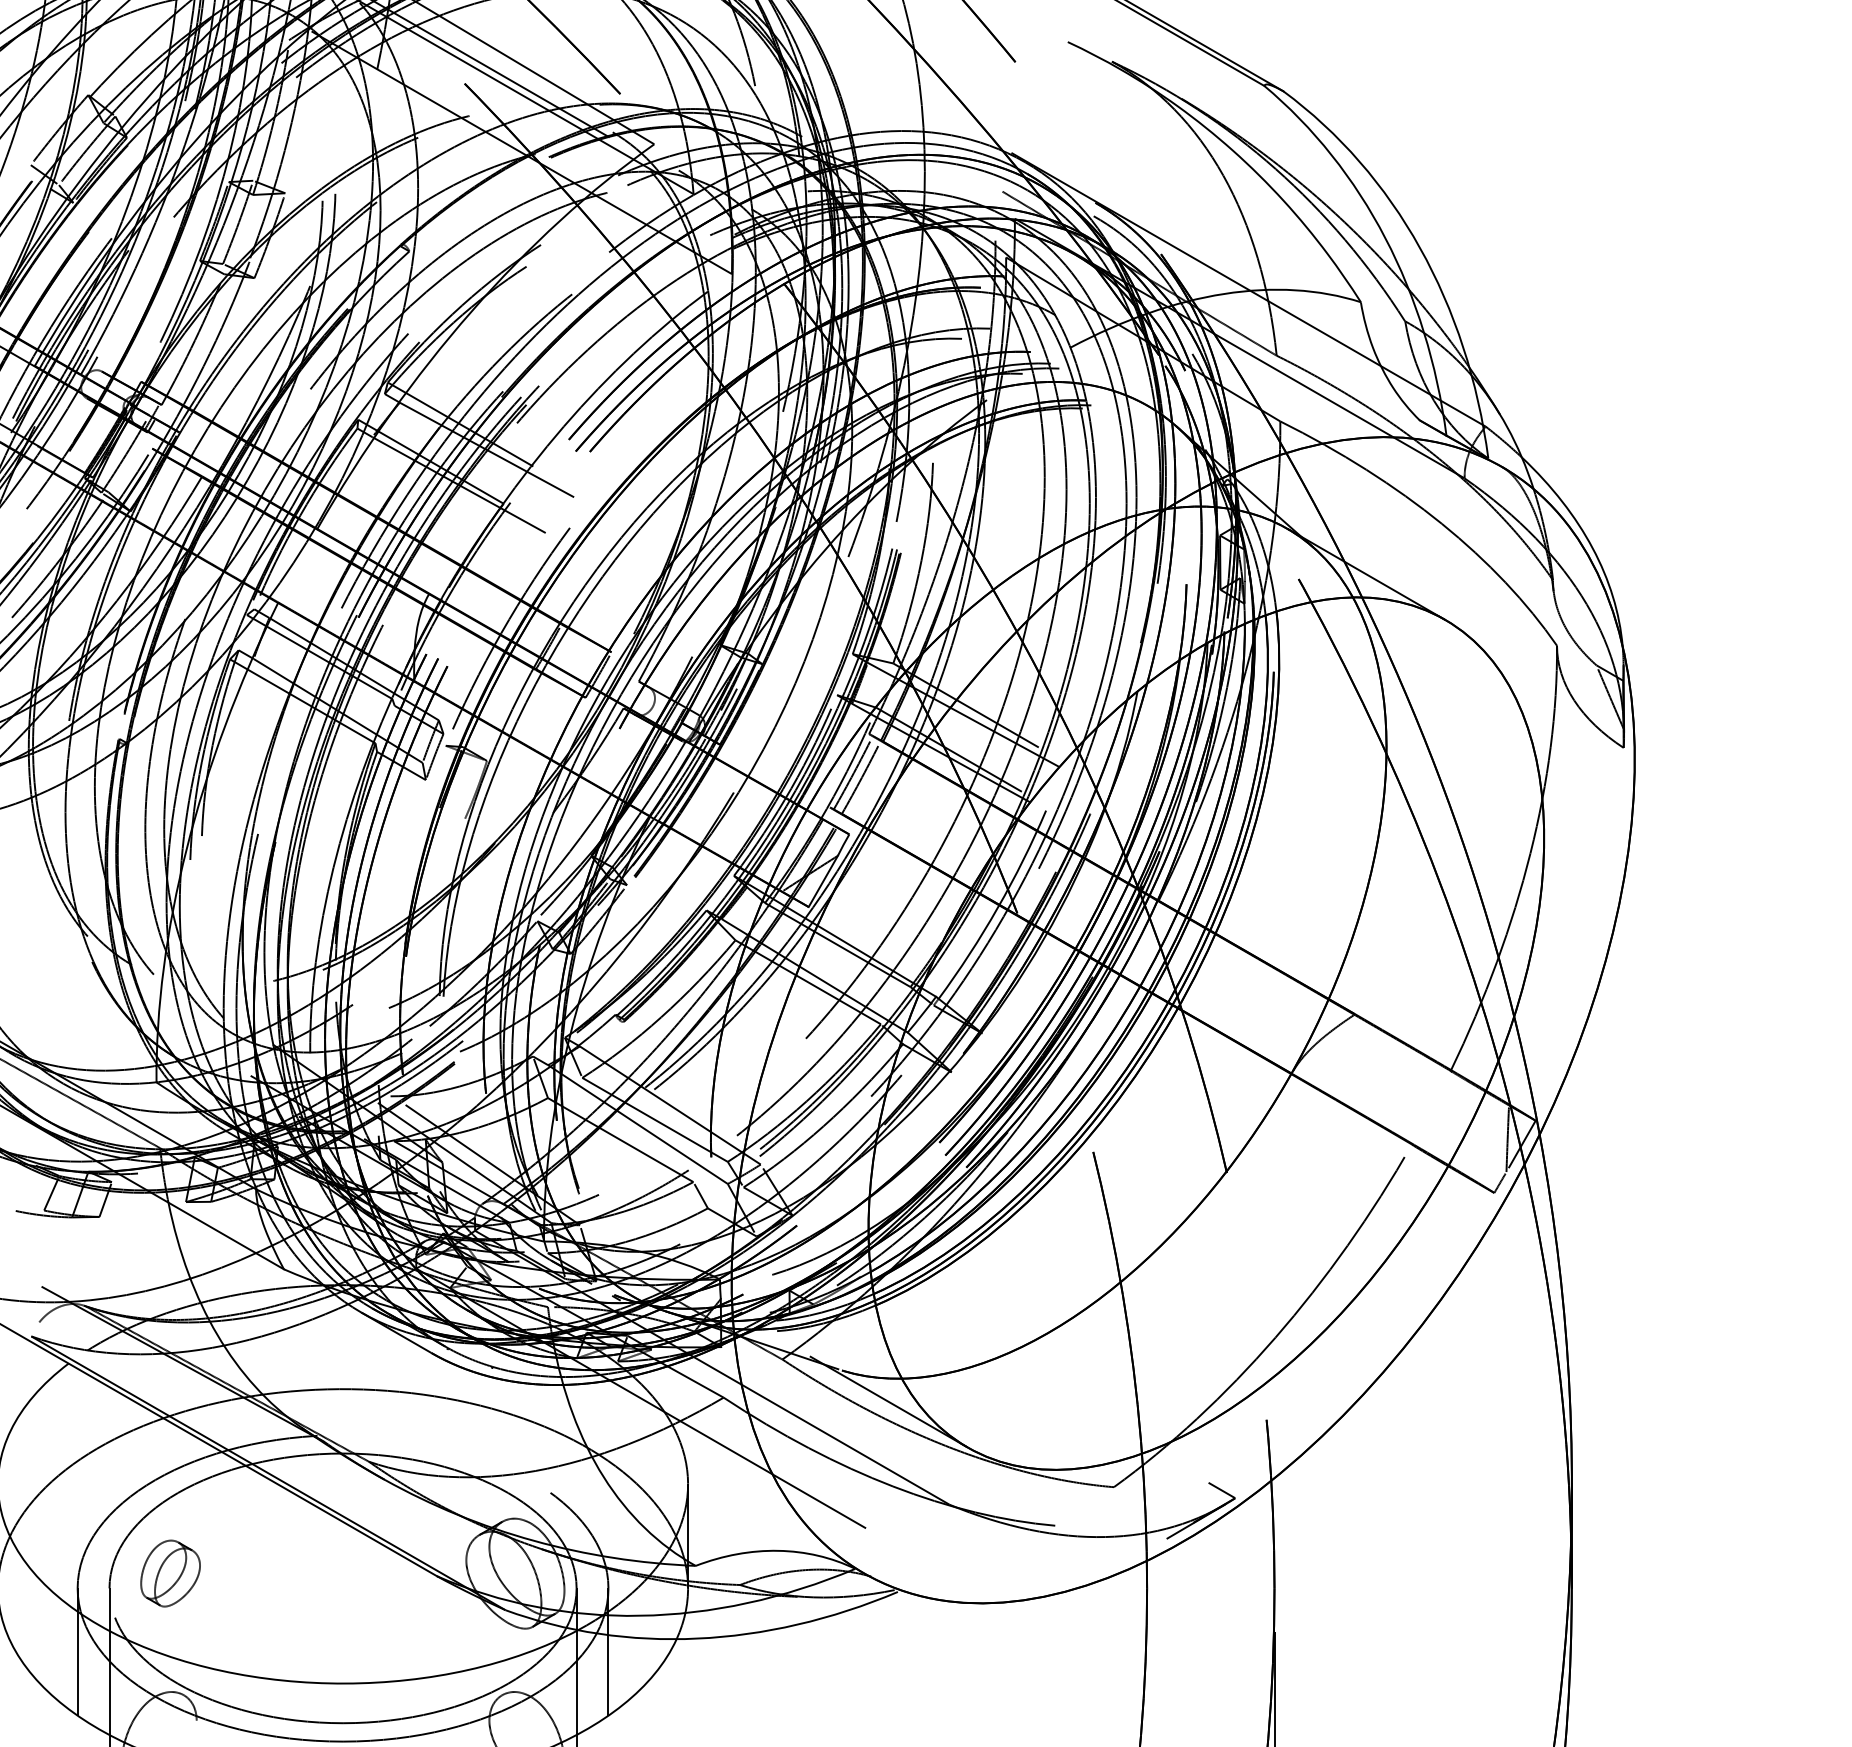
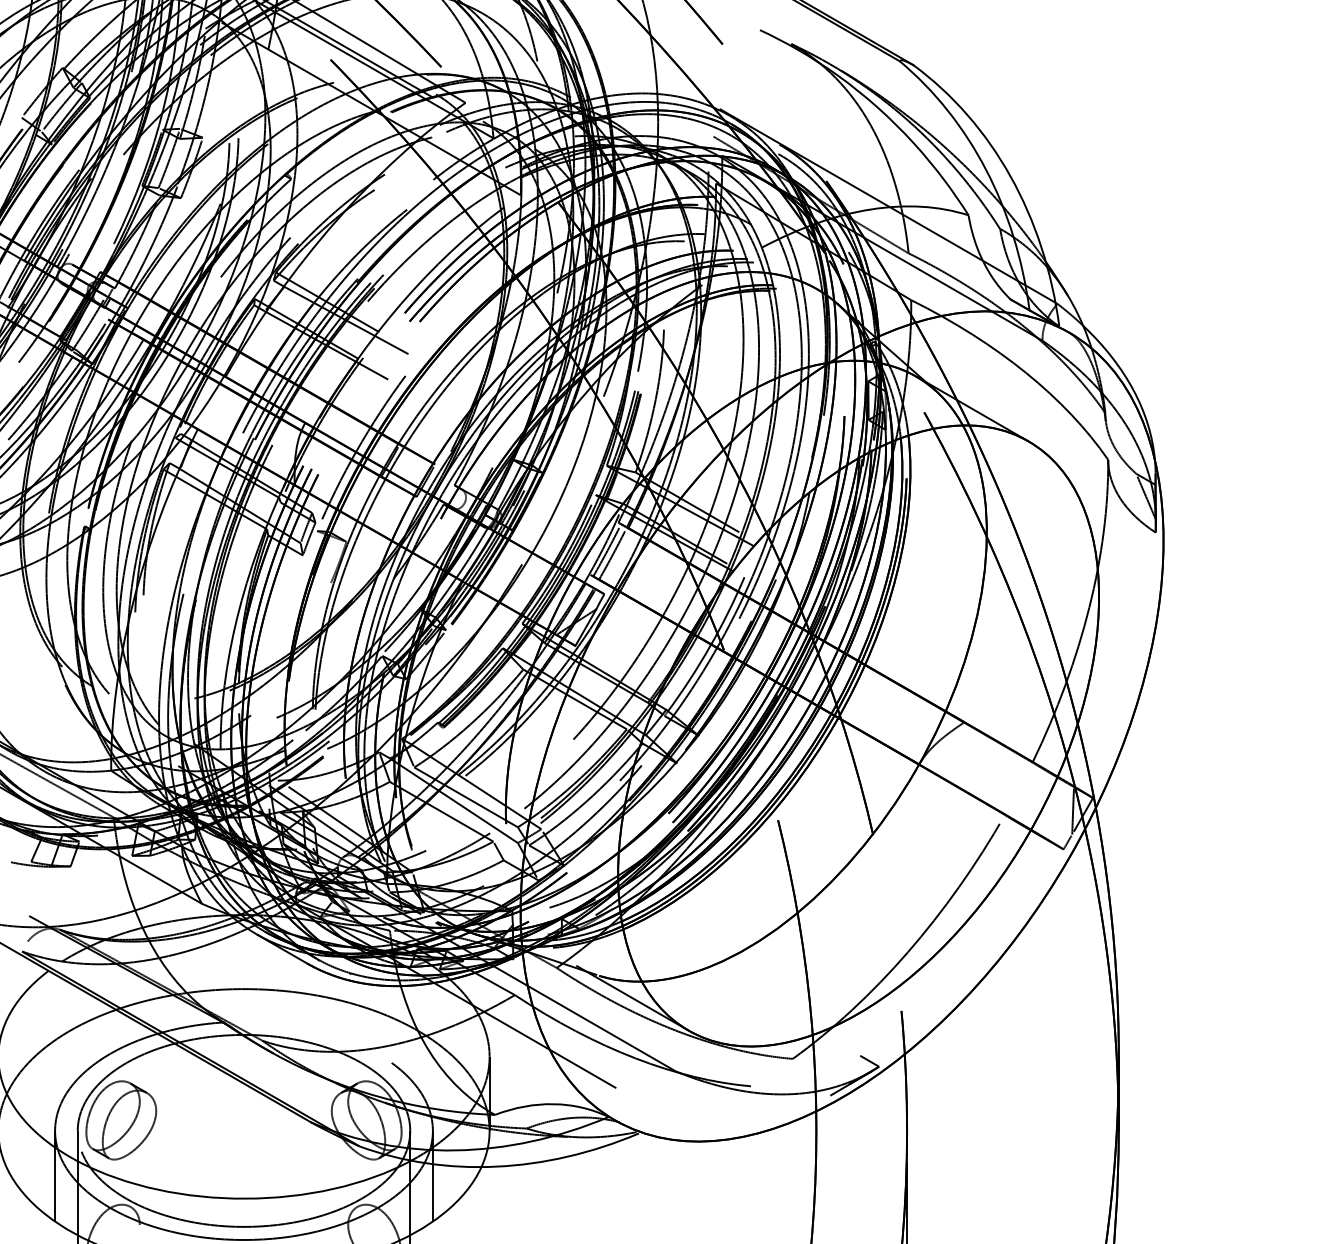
part: (170, 1573) -> (121, 1120), size x1.67

